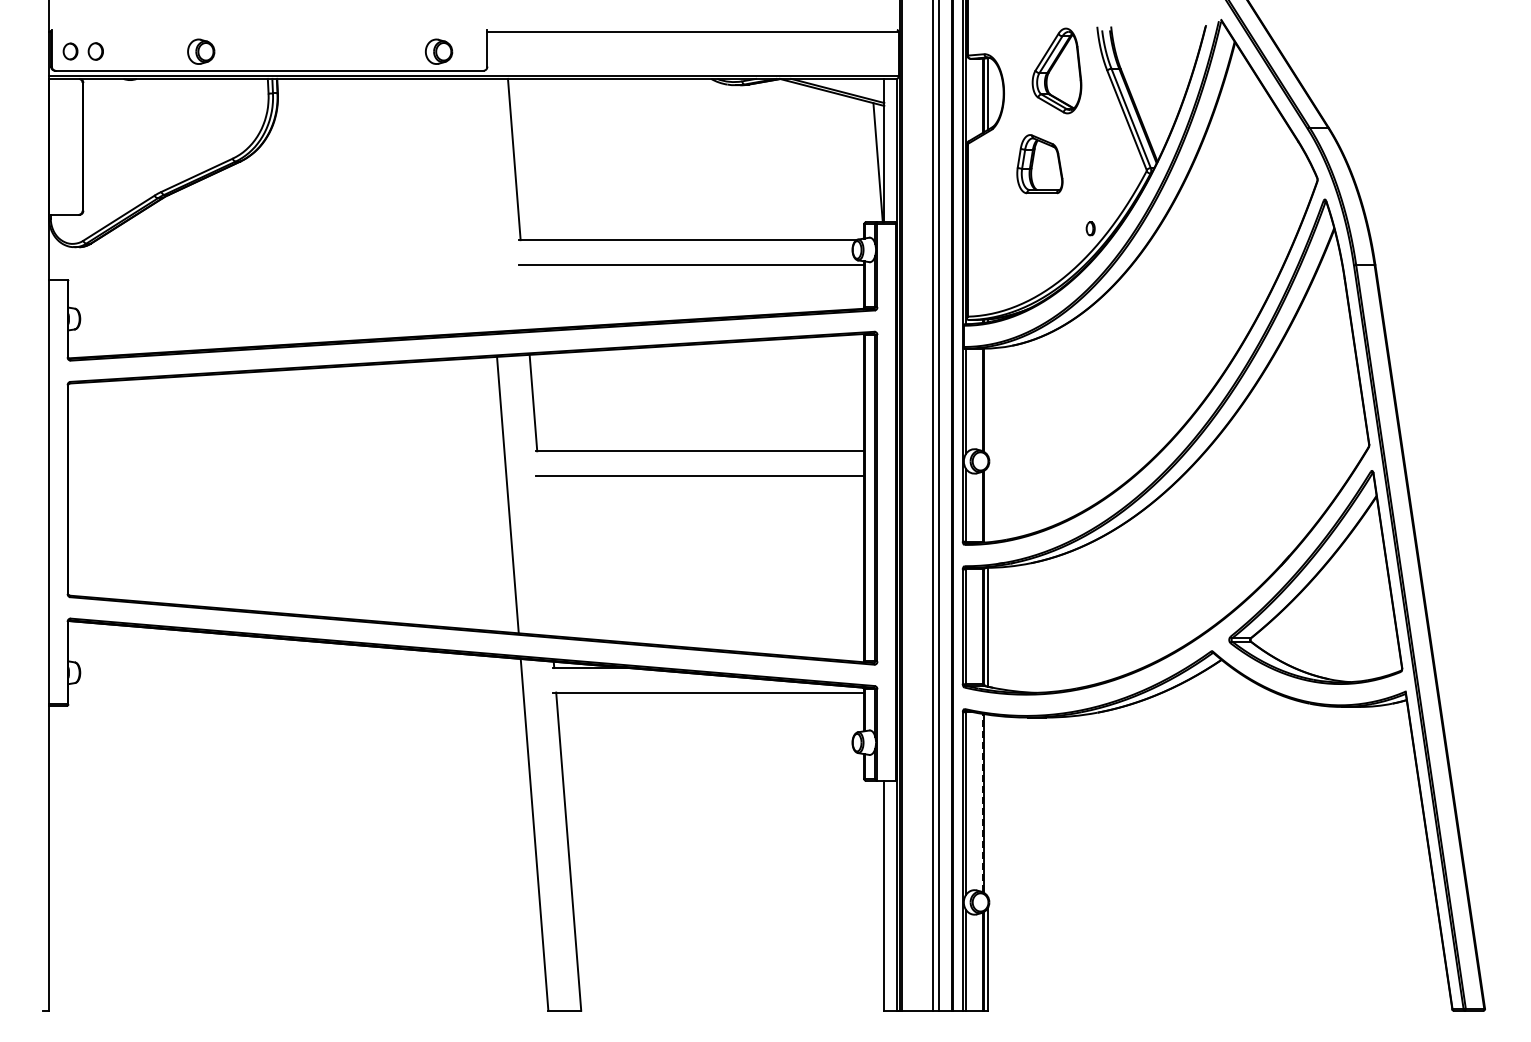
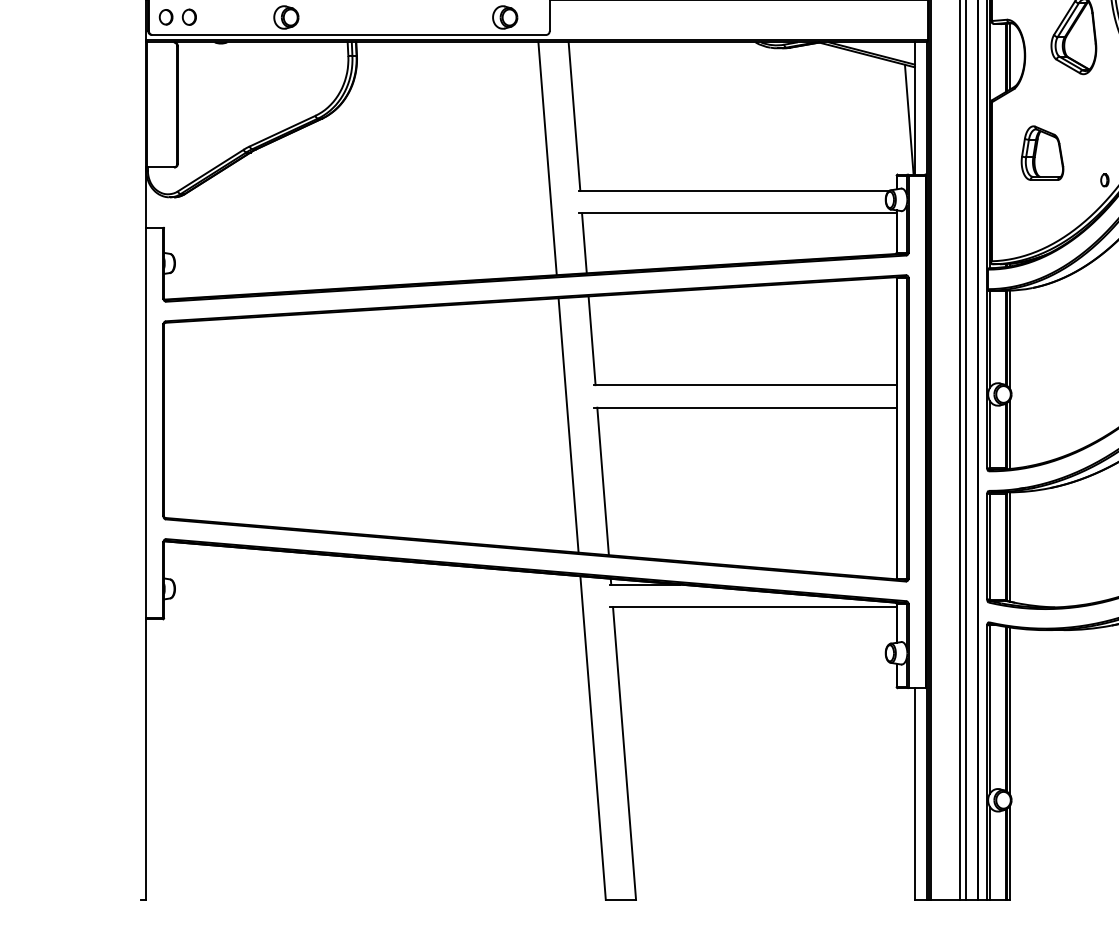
part: (1039, 164) -> (1042, 153), moved
line: (485, 204) -> (547, 158), added
line: (524, 296) -> (583, 242), added
line: (987, 401) -> (1009, 339), added
line: (987, 504) -> (1009, 434), added
line: (545, 555) -> (603, 481), added
line: (982, 802) -> (1005, 708), dashed -> solid
line: (987, 805) -> (1009, 711), added

